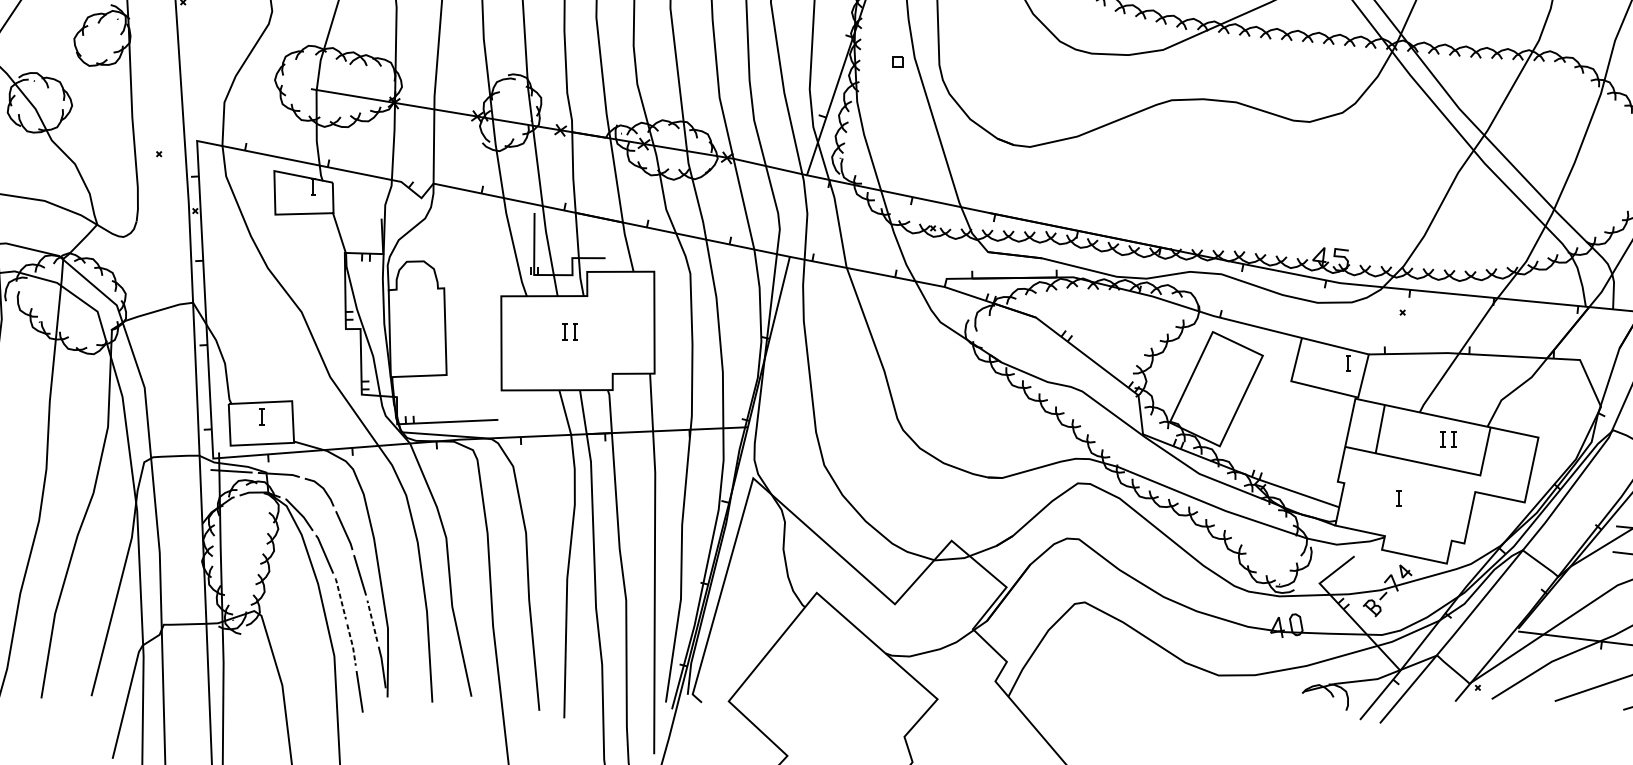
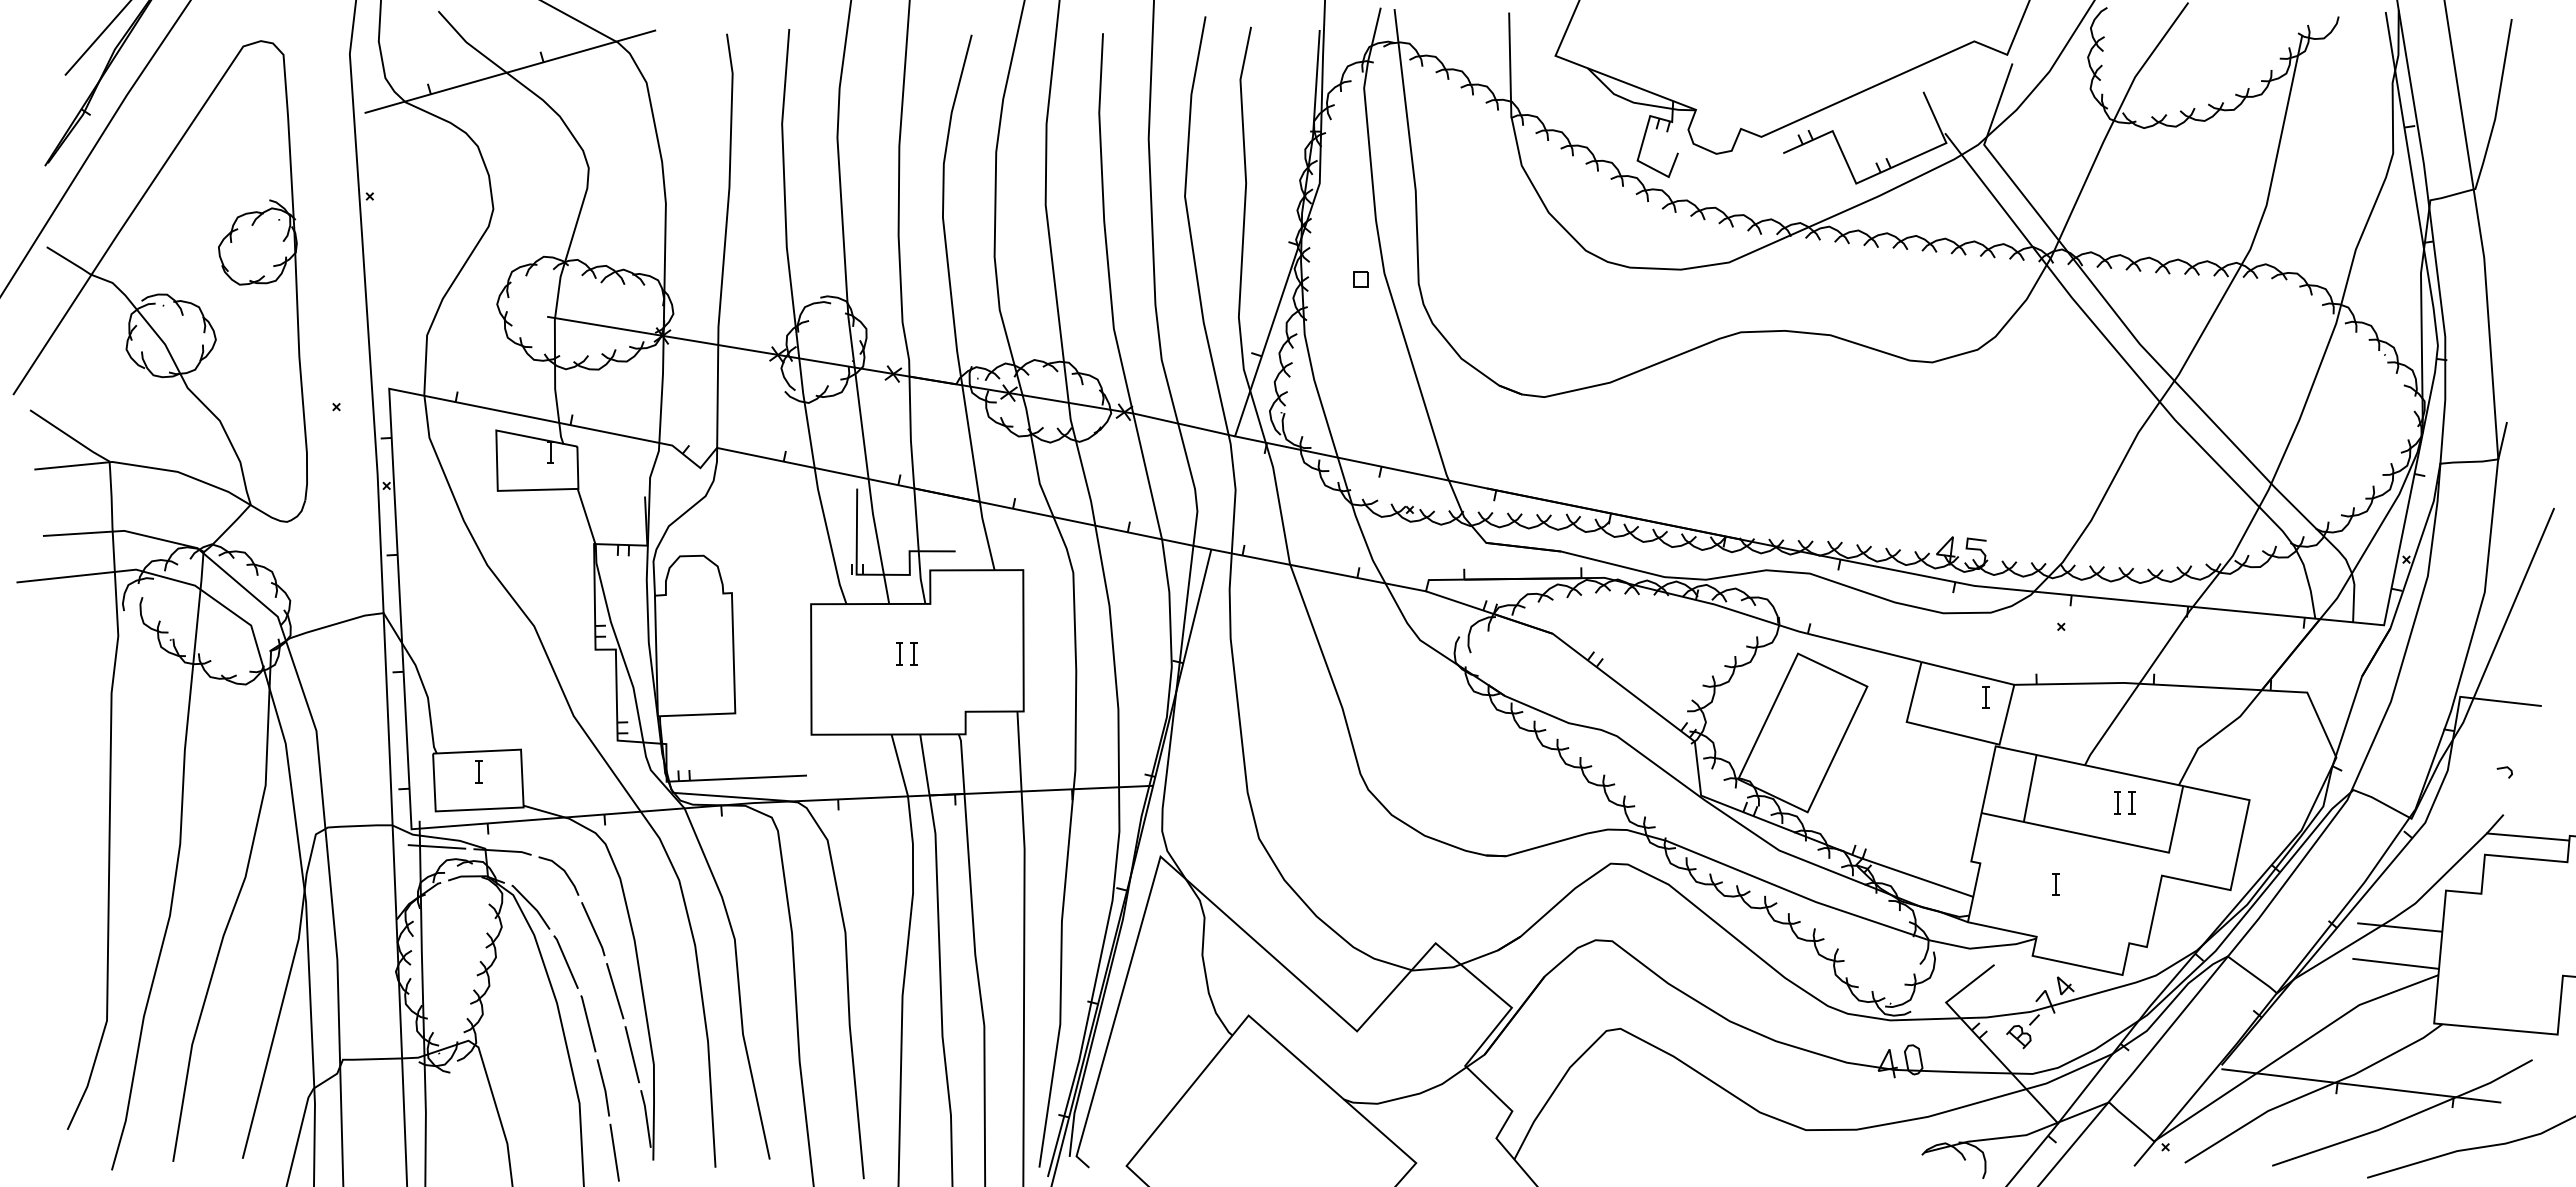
line: (340, 598) -> (588, 1023), dashed -> solid
line: (372, 620) -> (632, 1054), dashed -> solid
line: (352, 645) -> (604, 1088), dashed -> solid

